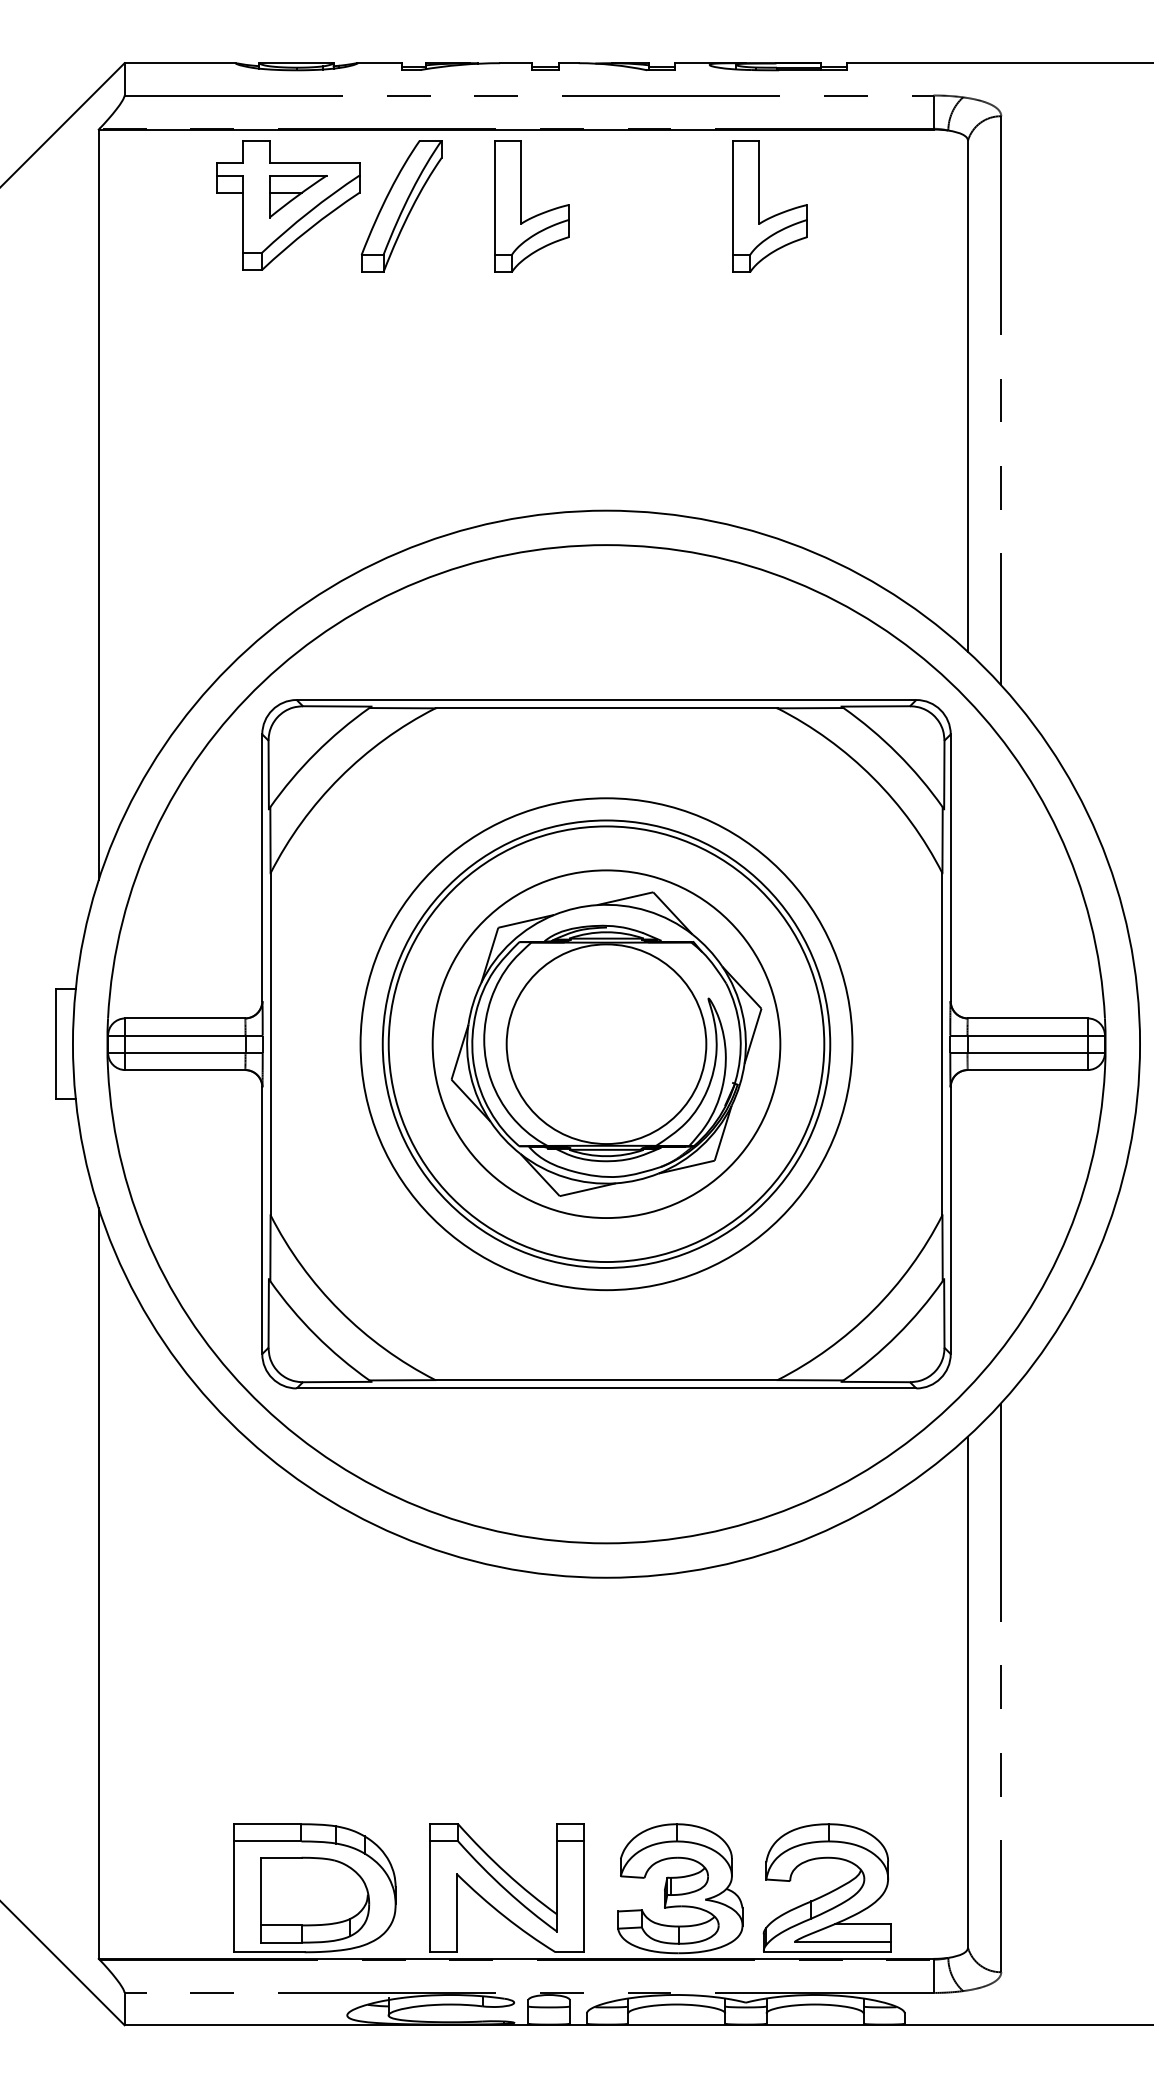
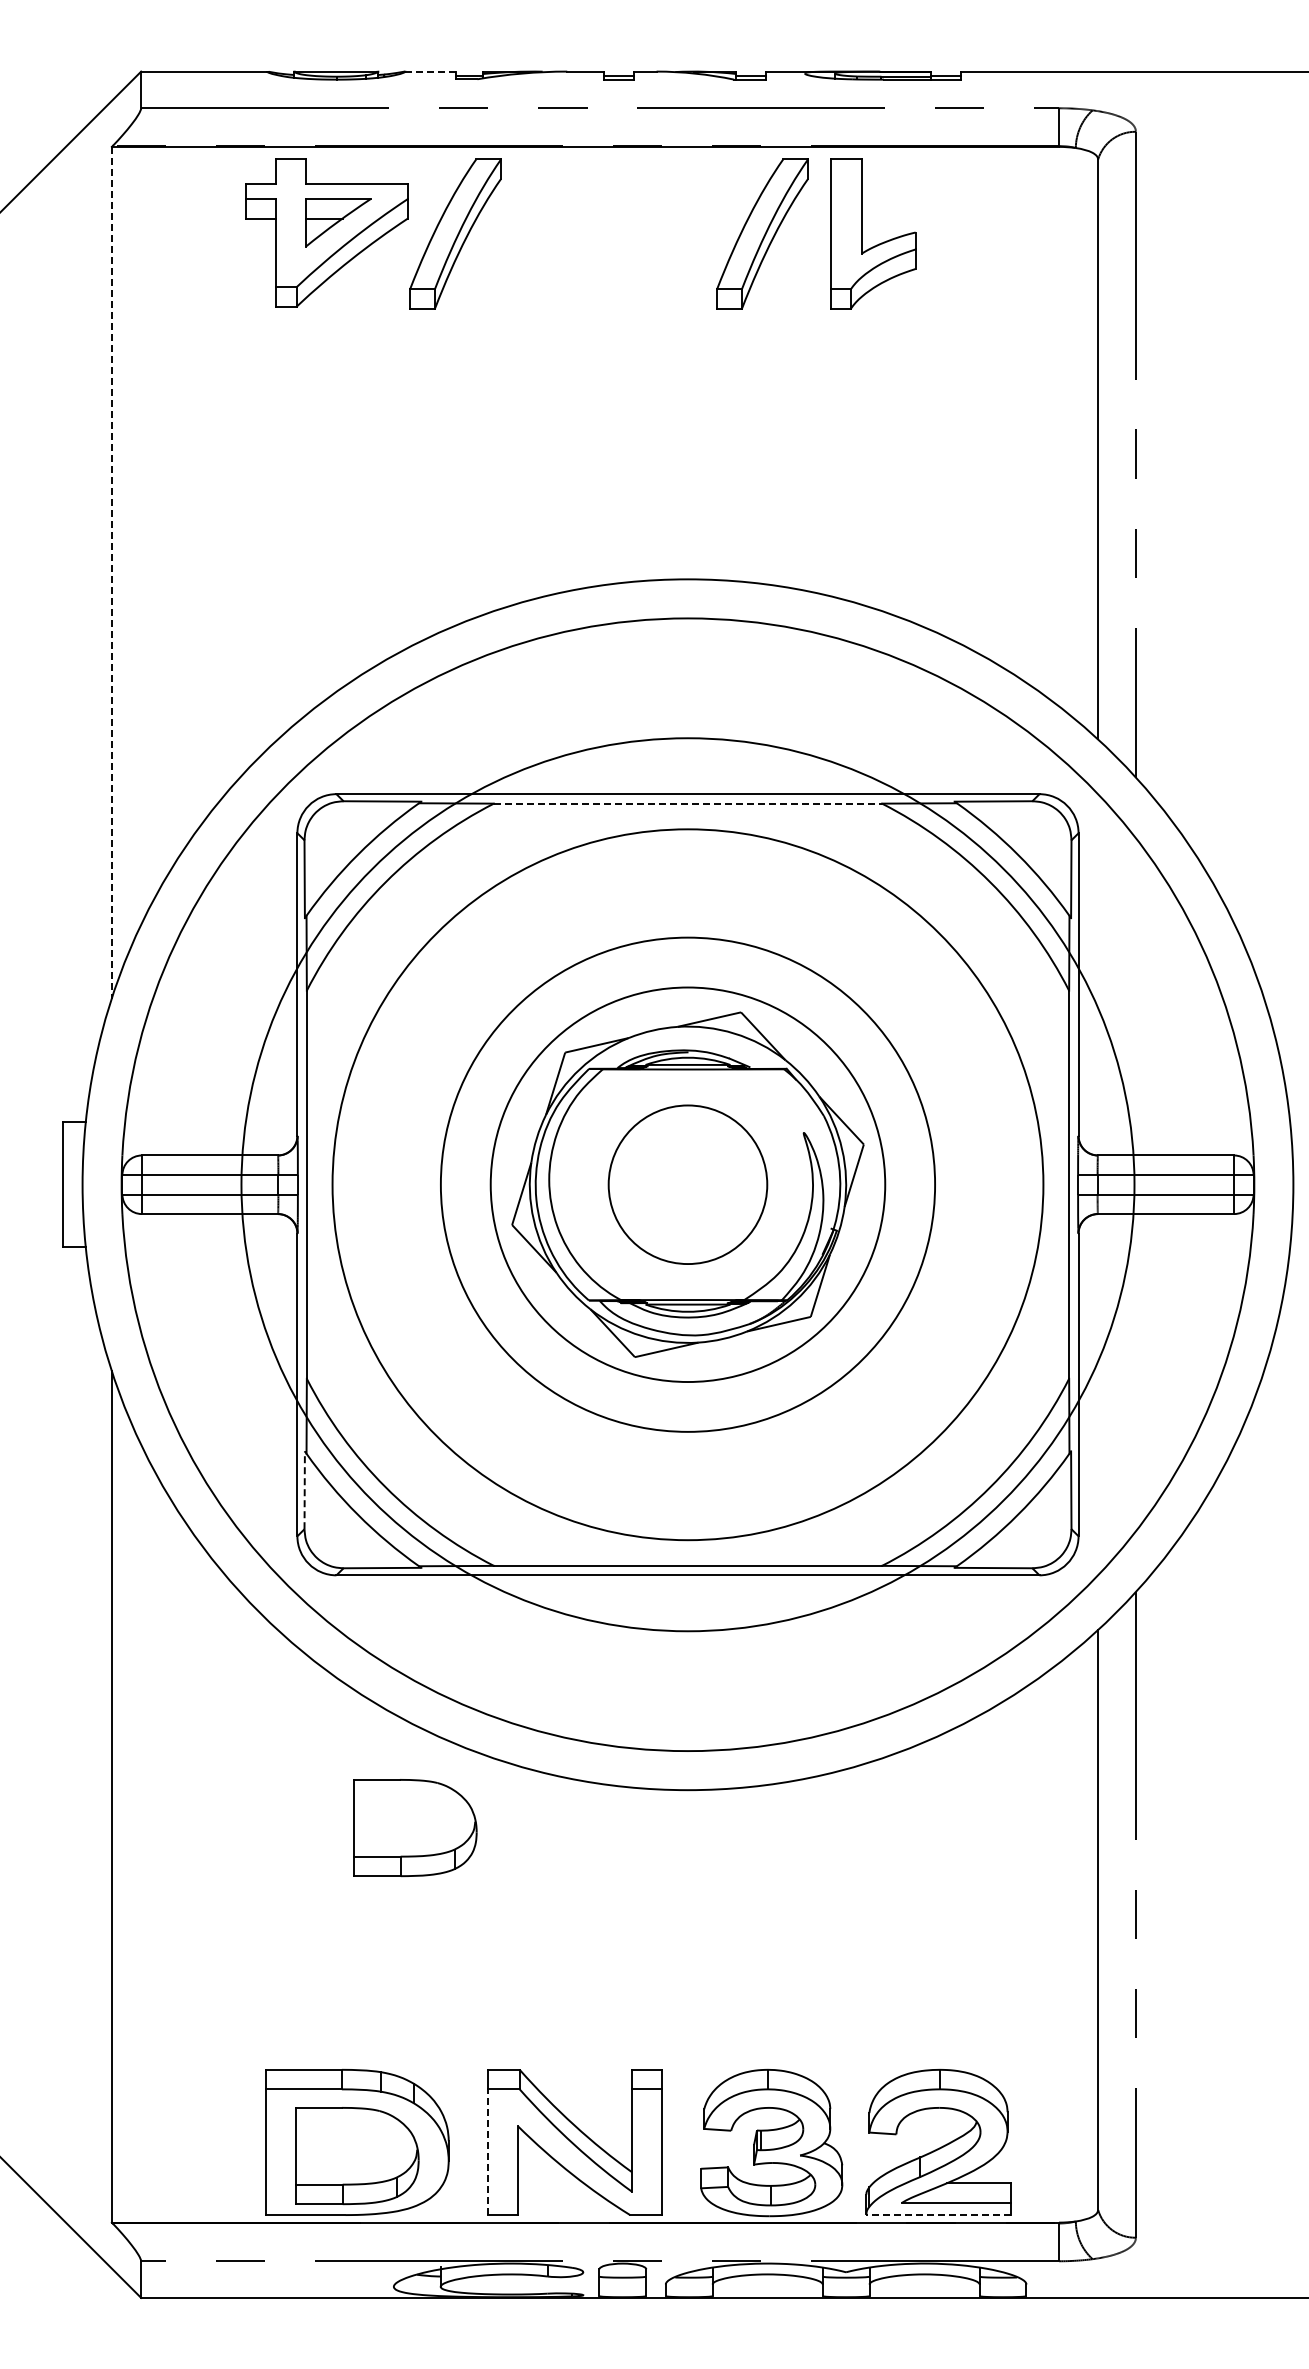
line: (379, 63) -> (430, 71), solid -> dashed
part: (521, 205) -> (591, 233), removed
part: (672, 205) -> (762, 233), added
line: (98, 504) -> (111, 572), solid -> dashed
line: (606, 708) -> (688, 803), solid -> dashed
circle: (606, 1044) -> (687, 1184), size x0.7
circle: (606, 1044) -> (687, 1184), size x1.4
circle: (606, 1044) -> (687, 1184), size x1.6
line: (268, 1313) -> (304, 1490), solid -> dashed
part: (366, 1611) -> (415, 1828), added
line: (429, 1897) -> (487, 2152), solid -> dashed
line: (826, 1952) -> (937, 2215), solid -> dashed

